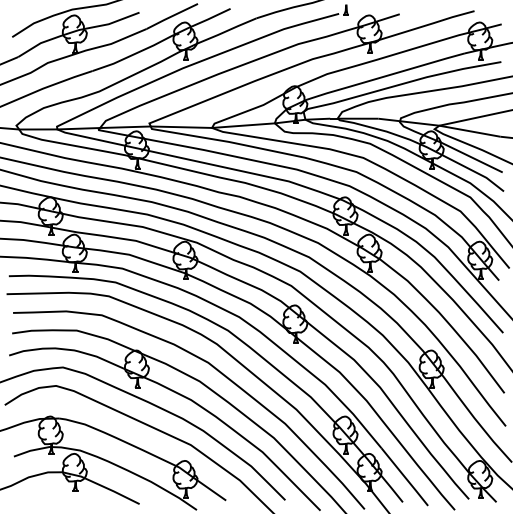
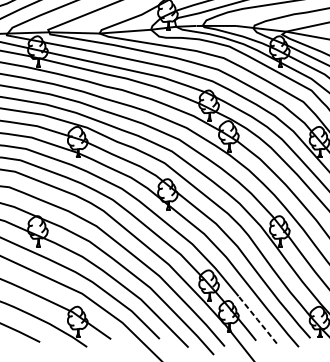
line: (404, 476) -> (257, 319), solid -> dashed

